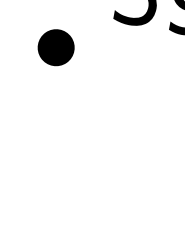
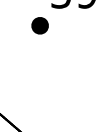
part: (54, 46) -> (39, 25), moved

